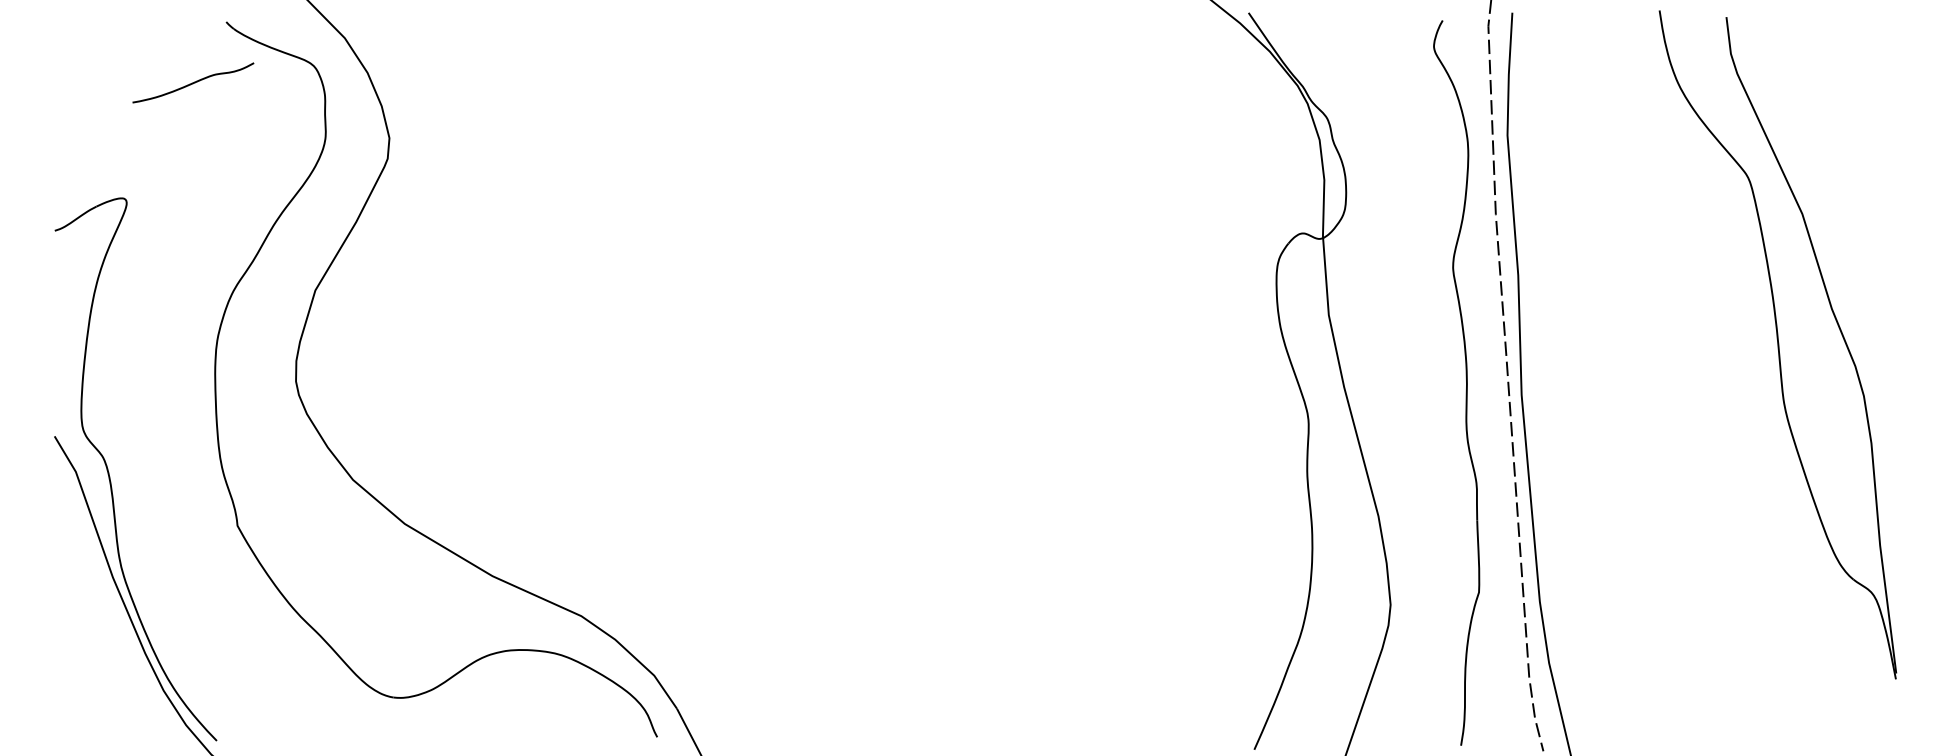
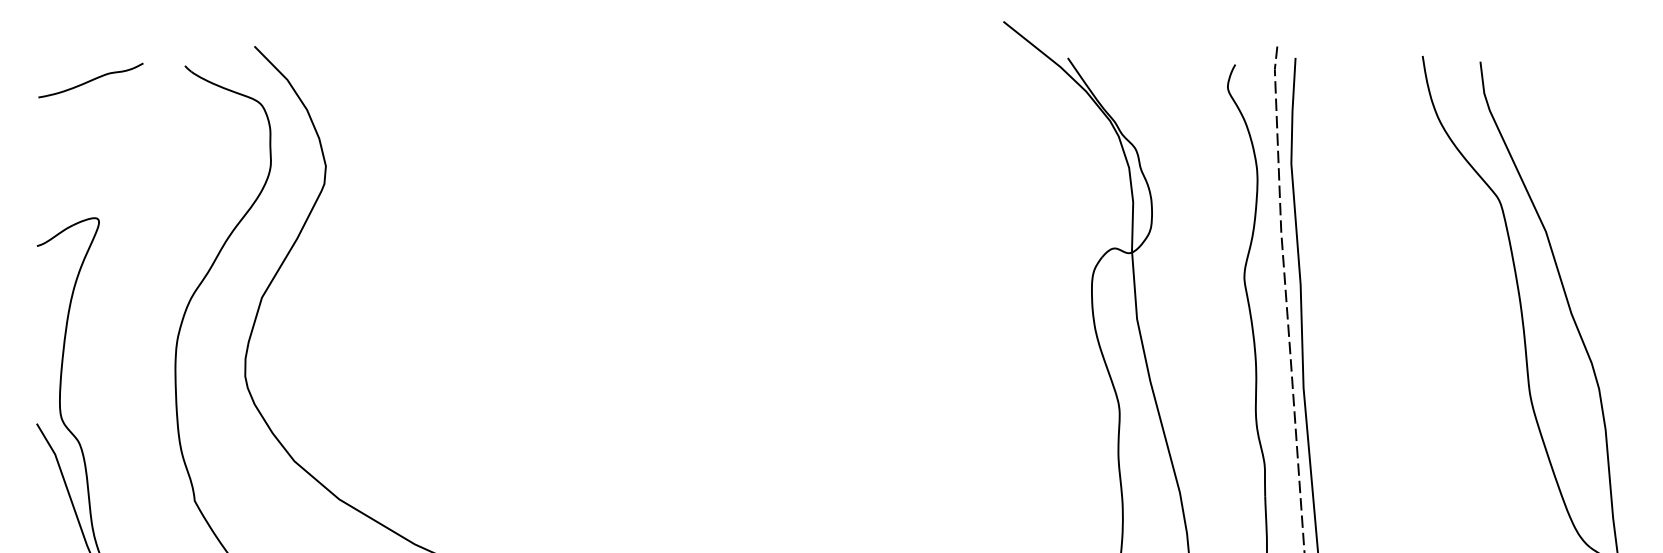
curve: (193, 82) -> (91, 80), moved

